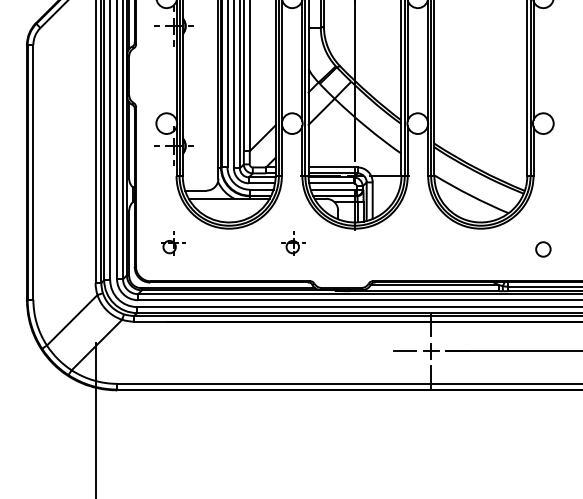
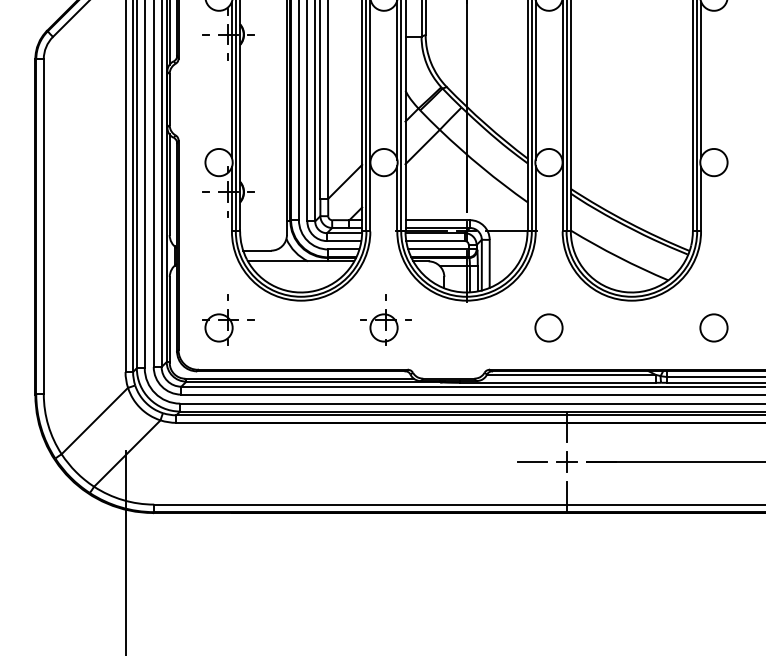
part: (173, 243) -> (227, 320), size x1.67
part: (293, 243) -> (385, 320), size x1.67
circle: (417, 249) -> (548, 328), added
circle: (543, 249) -> (714, 328), size x1.43

